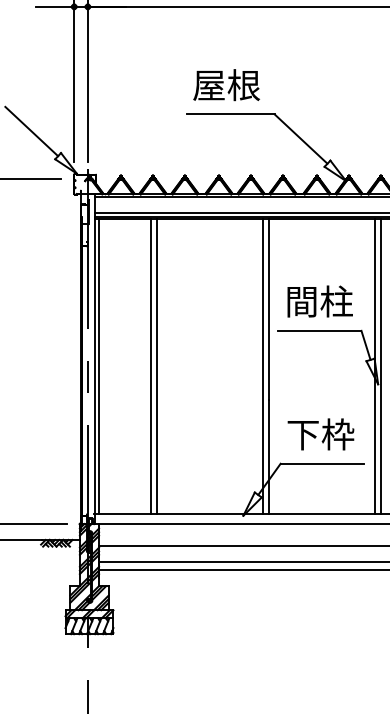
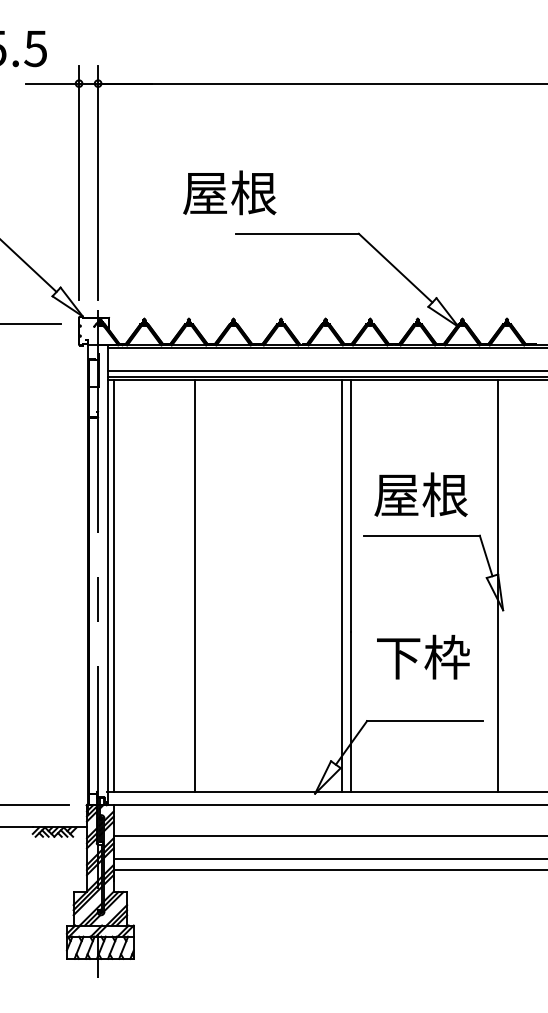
text: (226, 84) -> (229, 192), moved
text: (318, 301) -> (420, 494), 間柱 -> 屋根
line: (151, 366) -> (186, 585), removed
line: (380, 366) -> (506, 585), removed
text: (321, 433) -> (423, 656), moved

